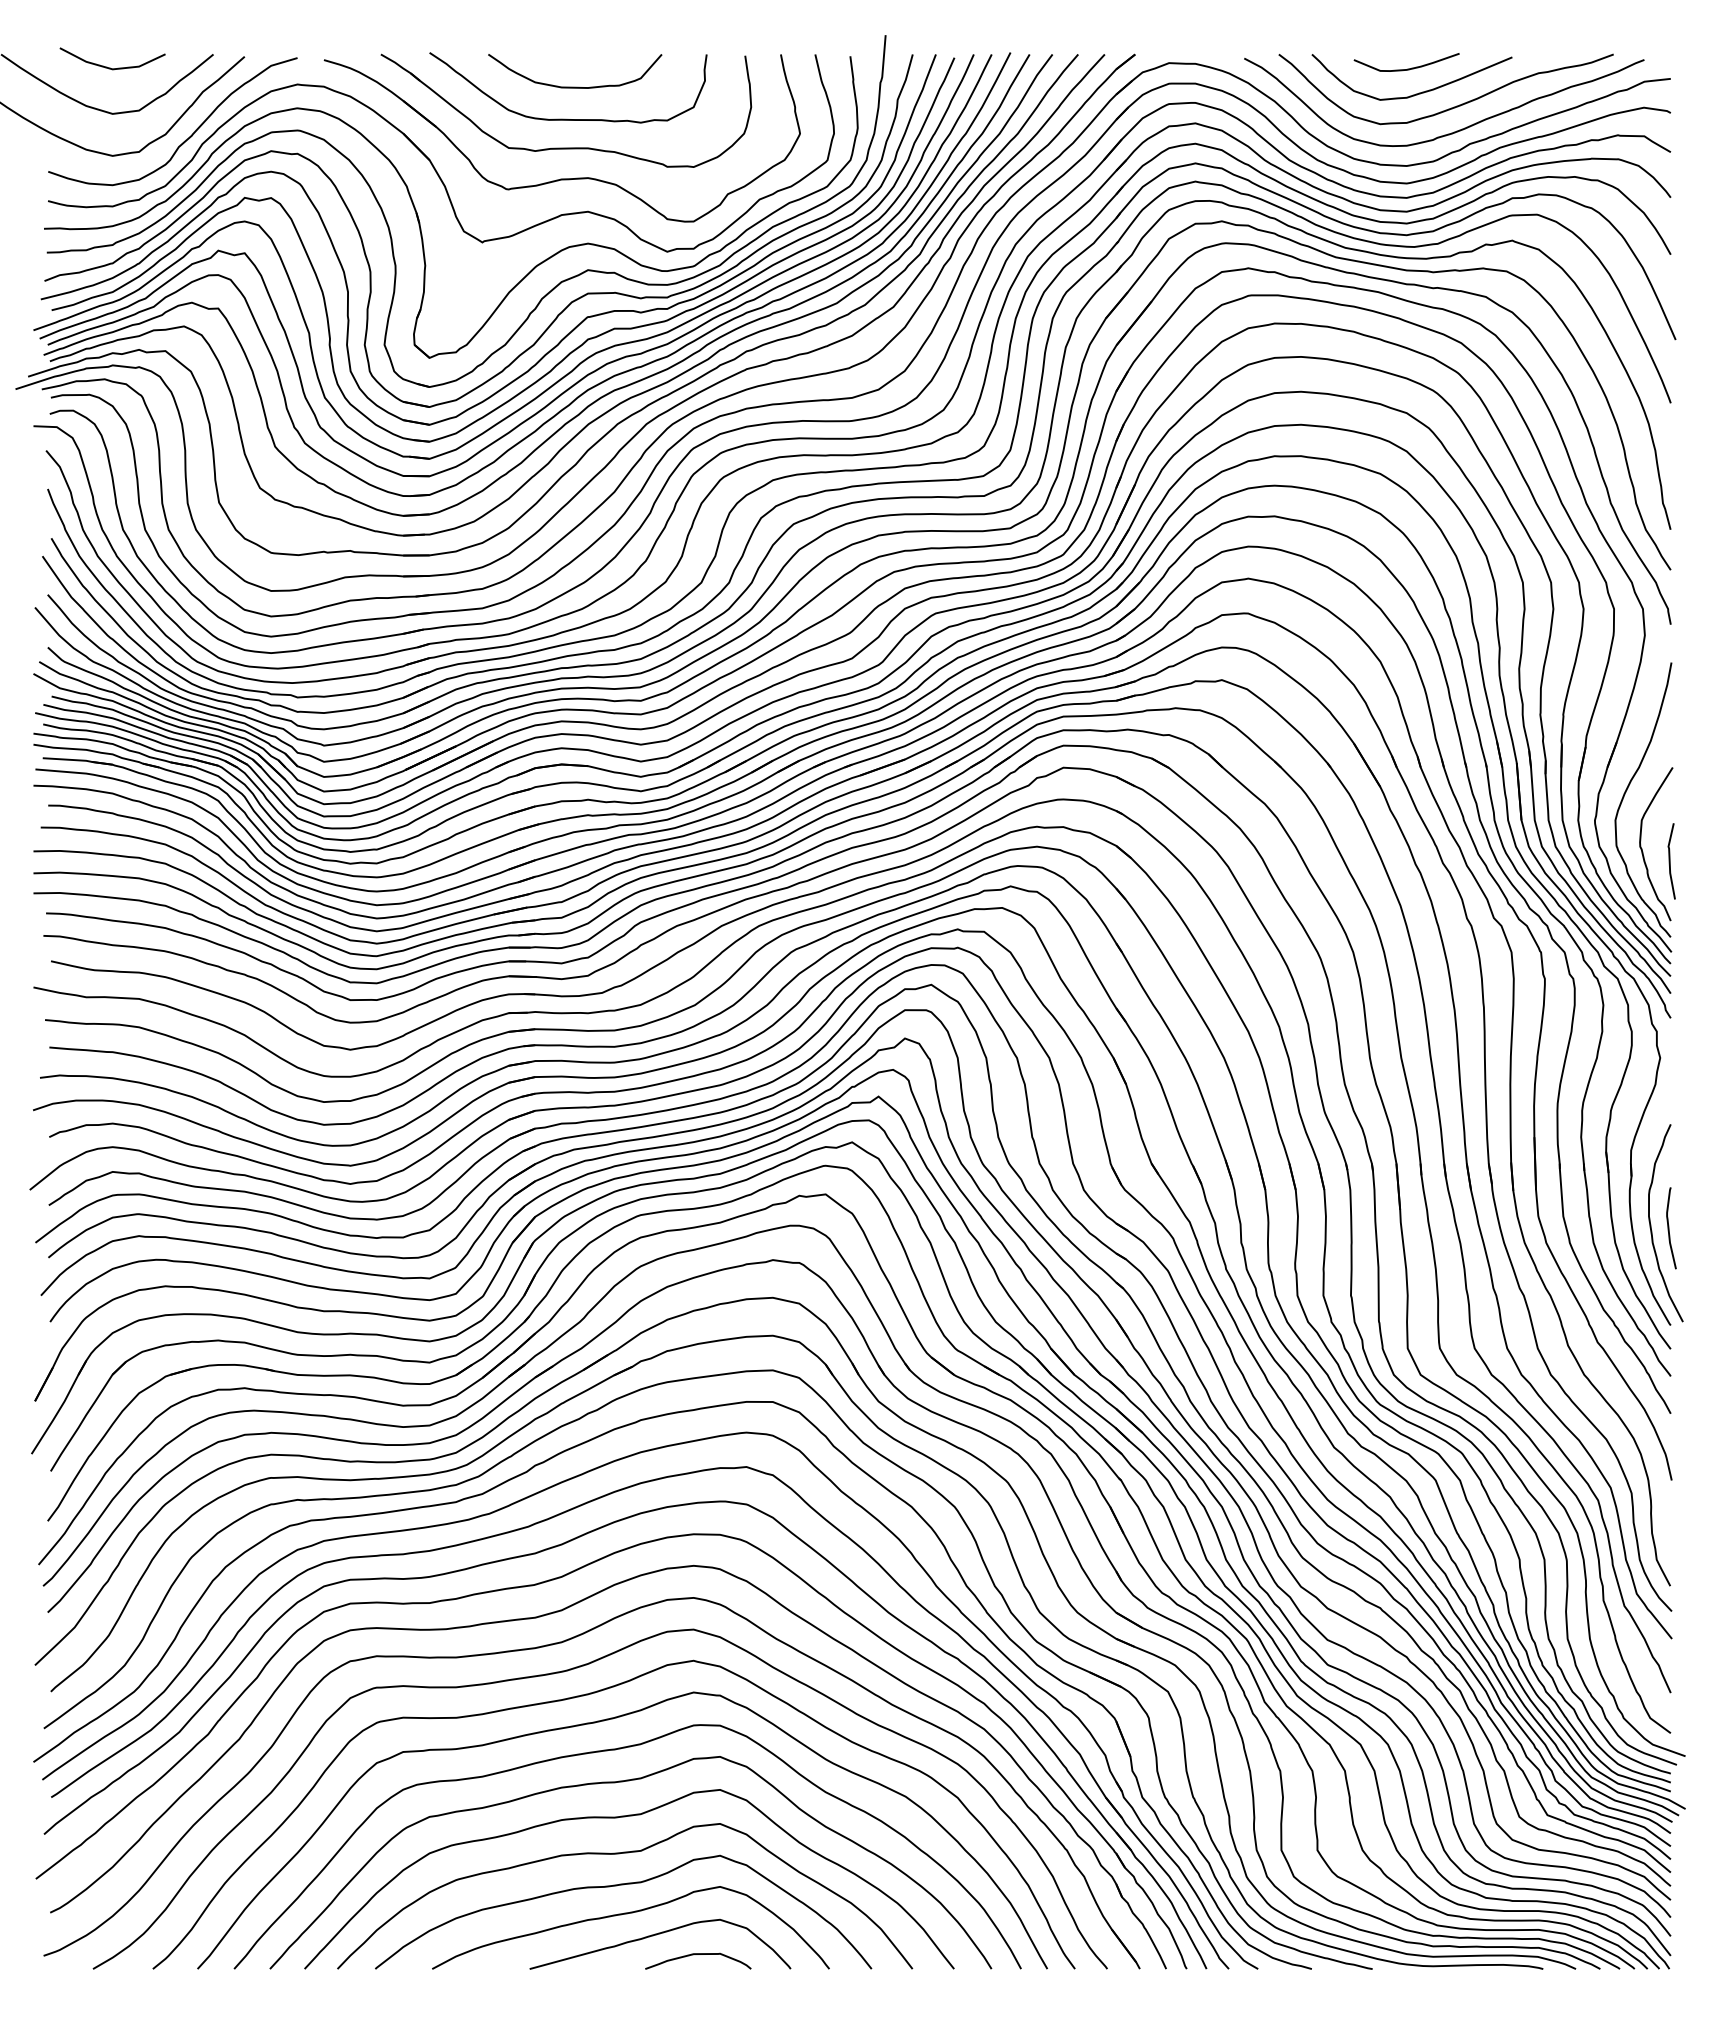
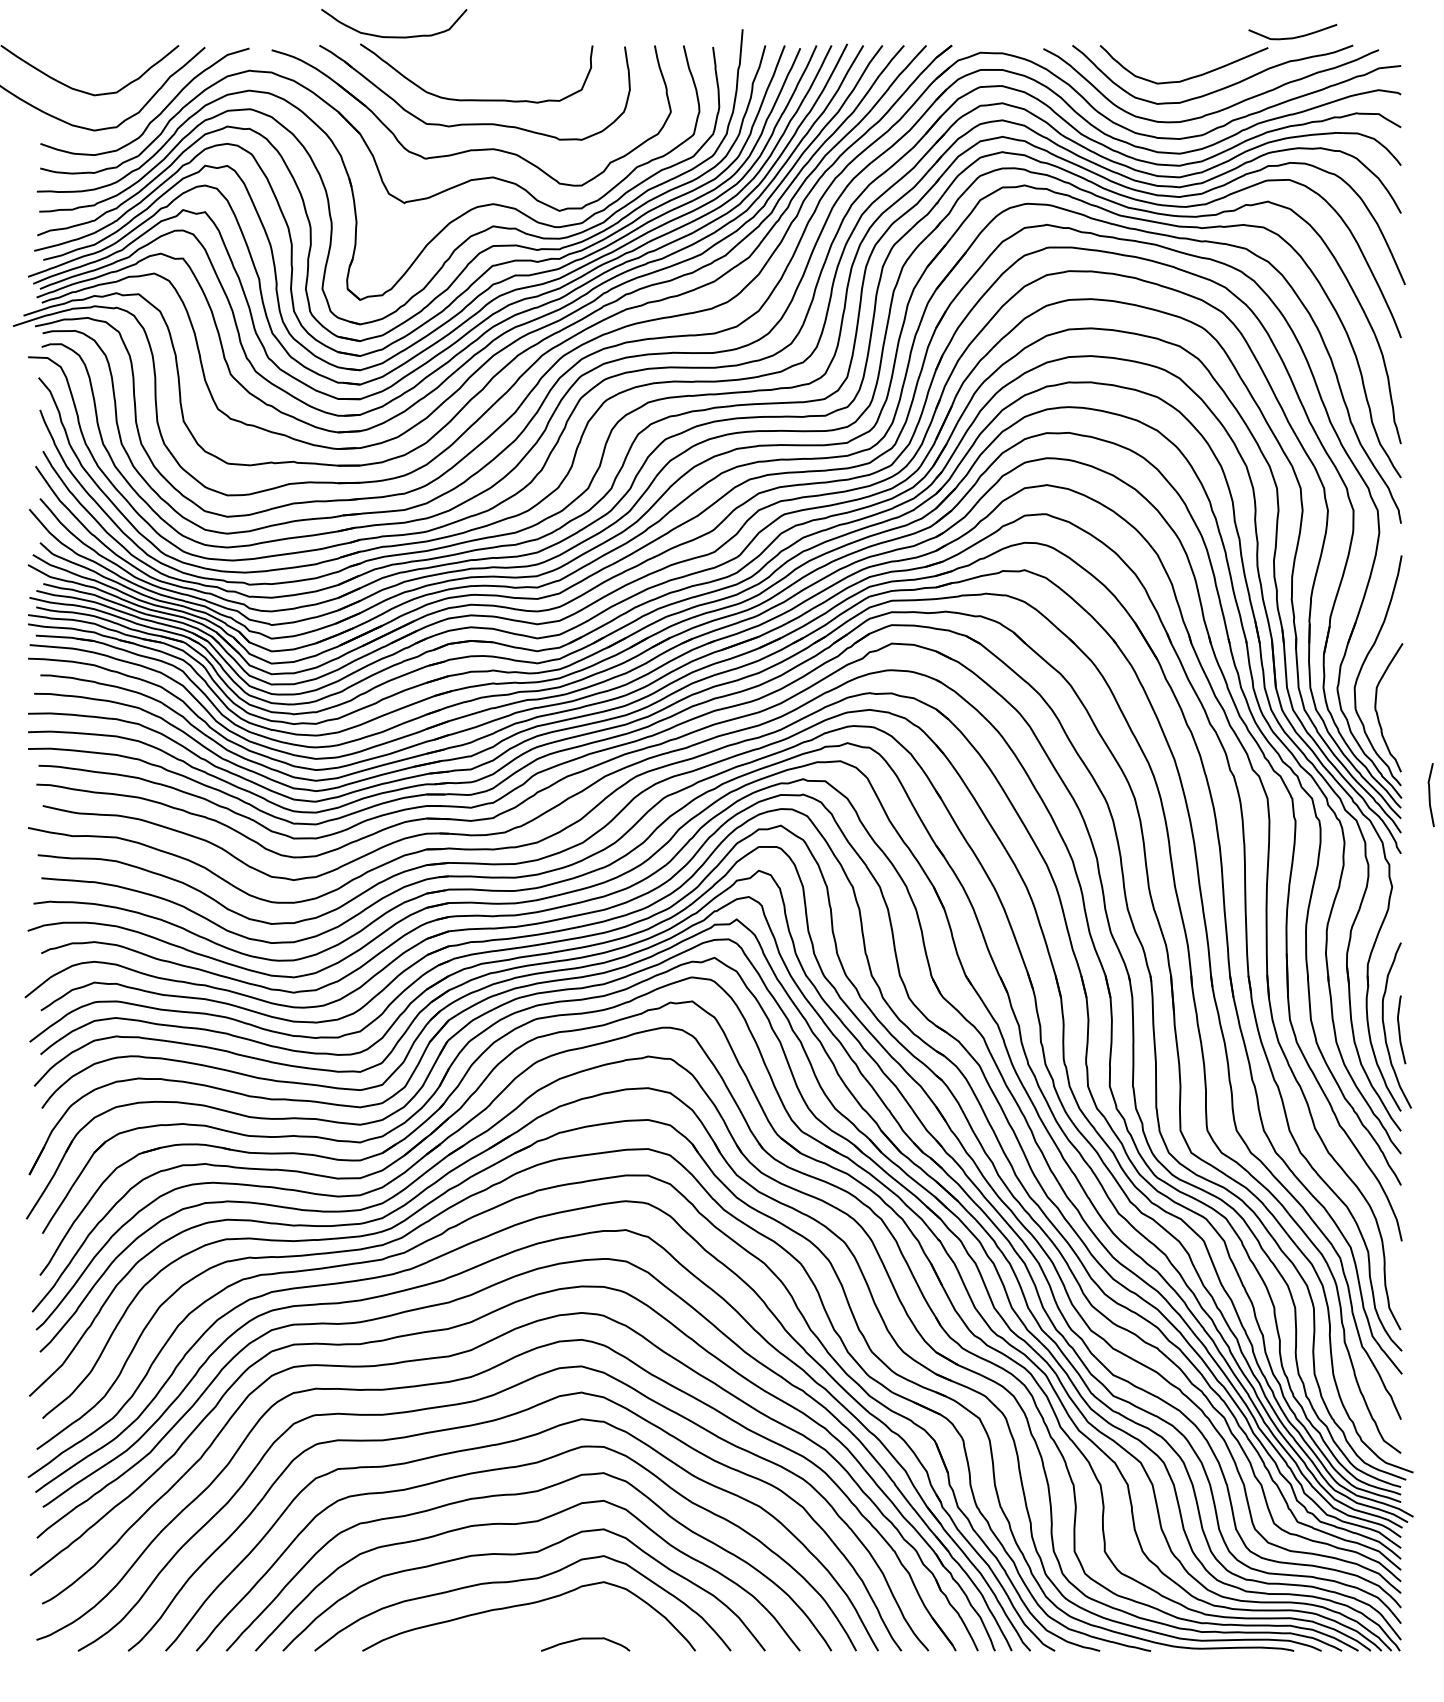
line: (110, 67) -> (92, 56), removed
curve: (1407, 68) -> (1293, 37), moved
curve: (575, 86) -> (394, 36), moved
line: (1670, 861) -> (1430, 795), moved
curve: (656, 1935) -> (550, 1622), removed

